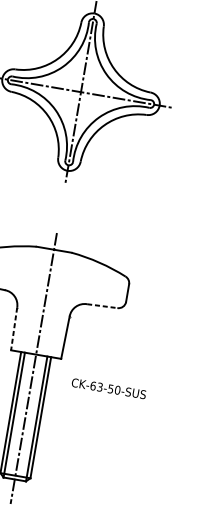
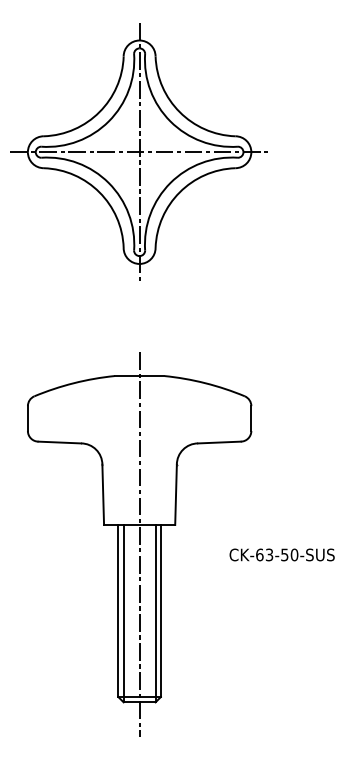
line: (102, 306) -> (219, 442), dashed -> solid
line: (14, 329) -> (103, 495), dashed -> solid
text: (108, 388) -> (281, 554), moved

